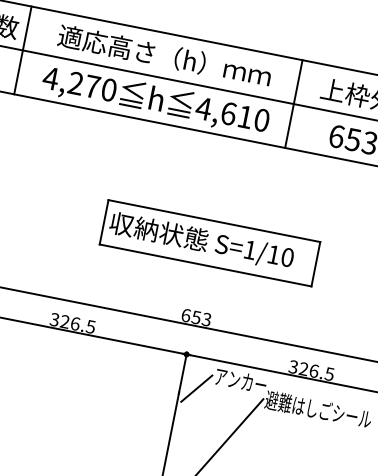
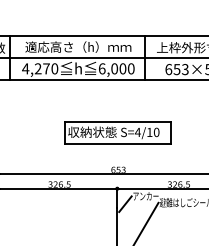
text: (224, 112) -> (112, 68), 4,610 -> 6,000
text: (249, 248) -> (137, 131), S=1/10 -> S=4/10

